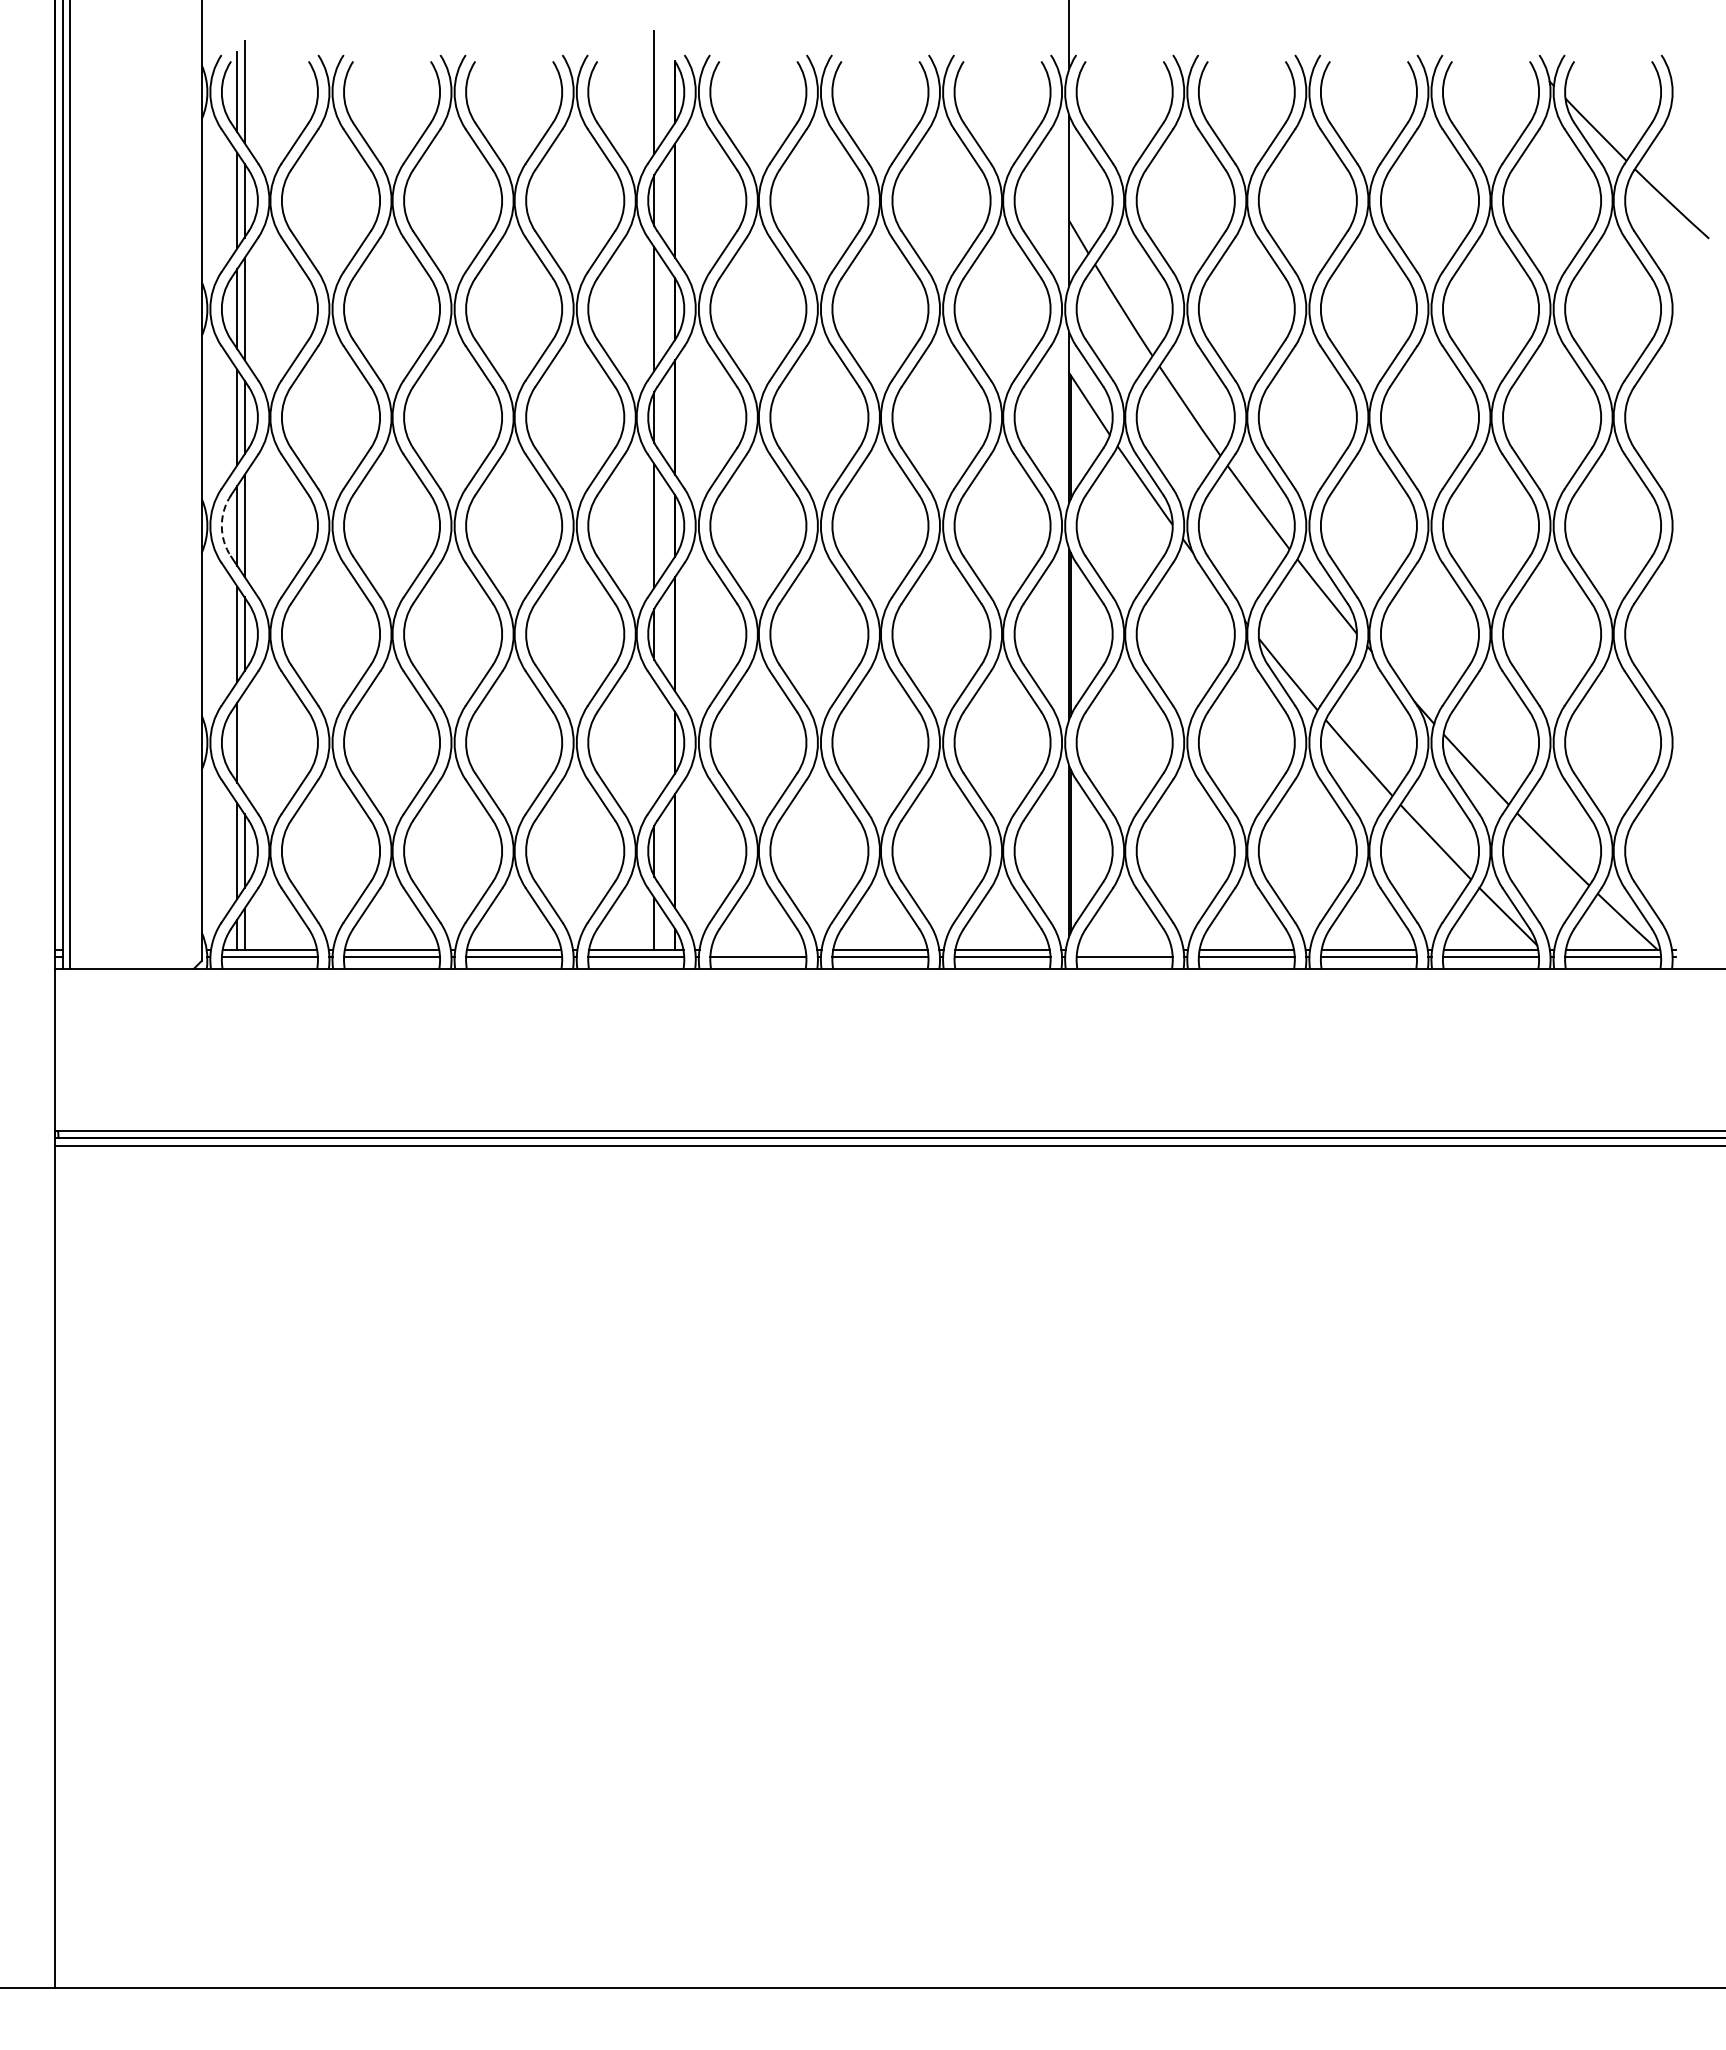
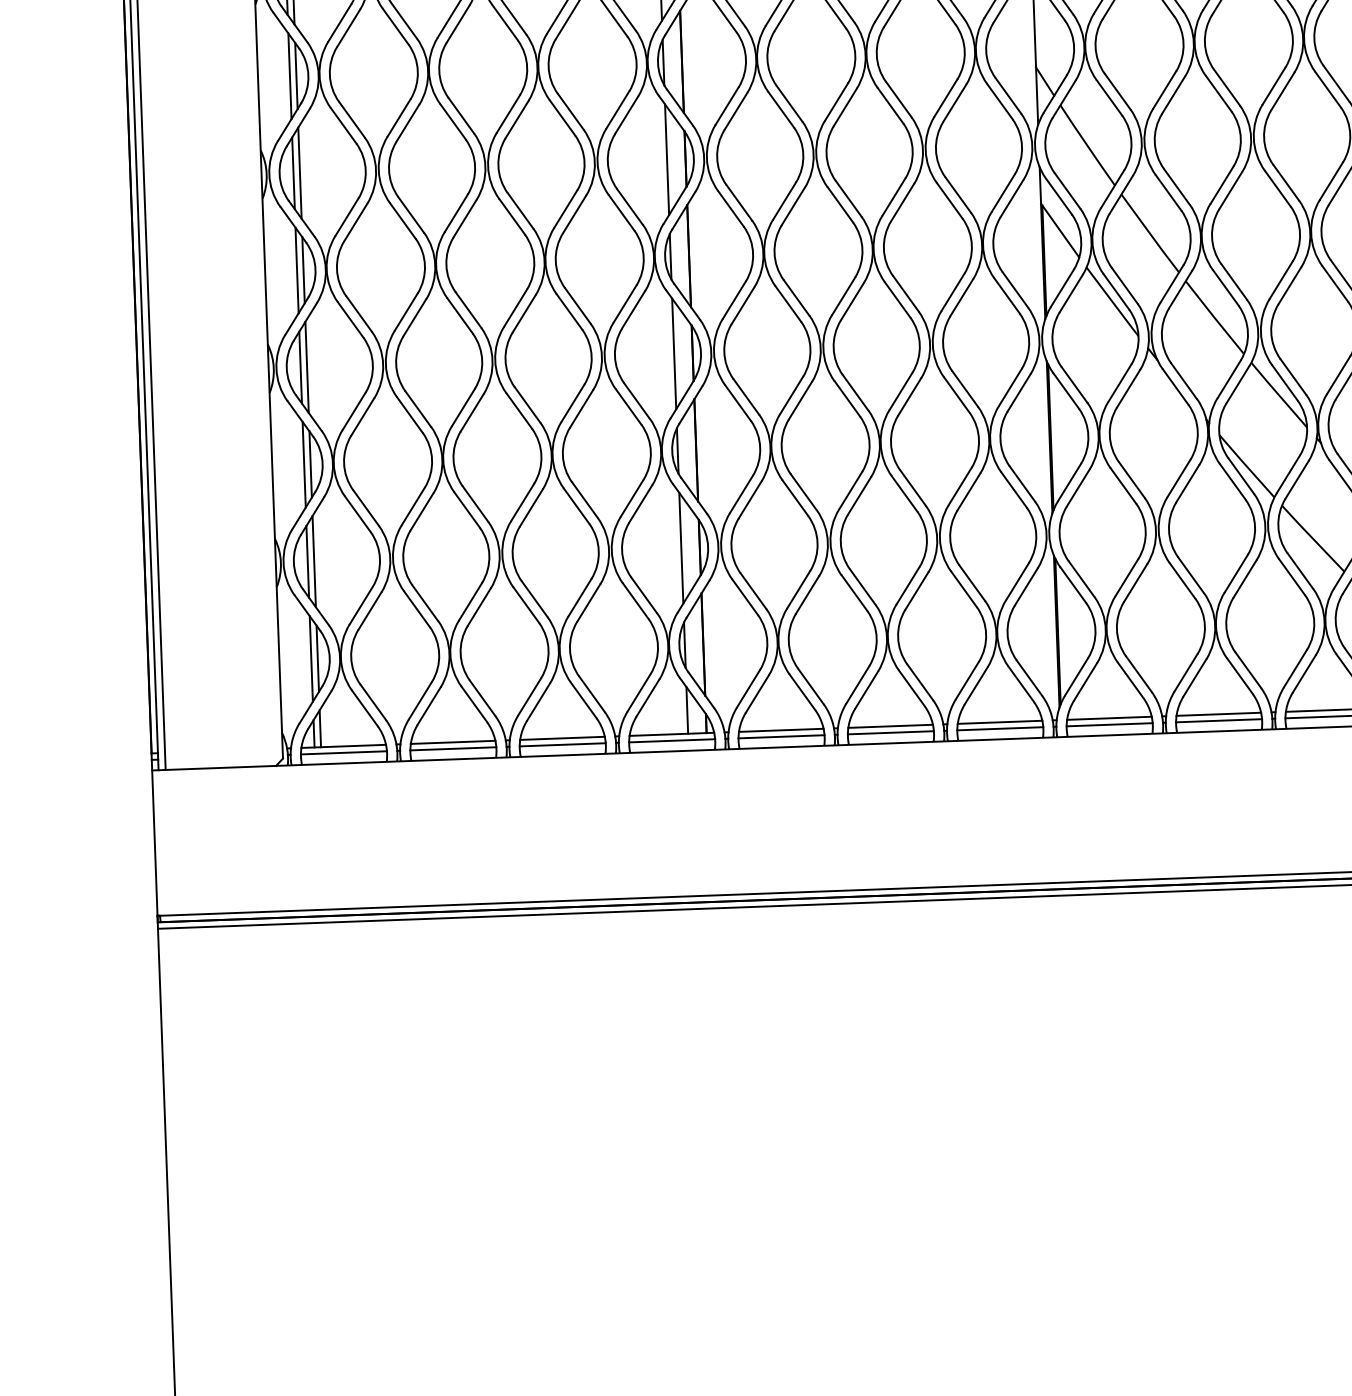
arc: (221, 525) -> (286, 367), dashed -> solid
line: (244, 742) -> (314, 561), added
line: (654, 742) -> (681, 547), added
line: (758, 949) -> (781, 729), added
line: (1124, 949) -> (1109, 717), added

